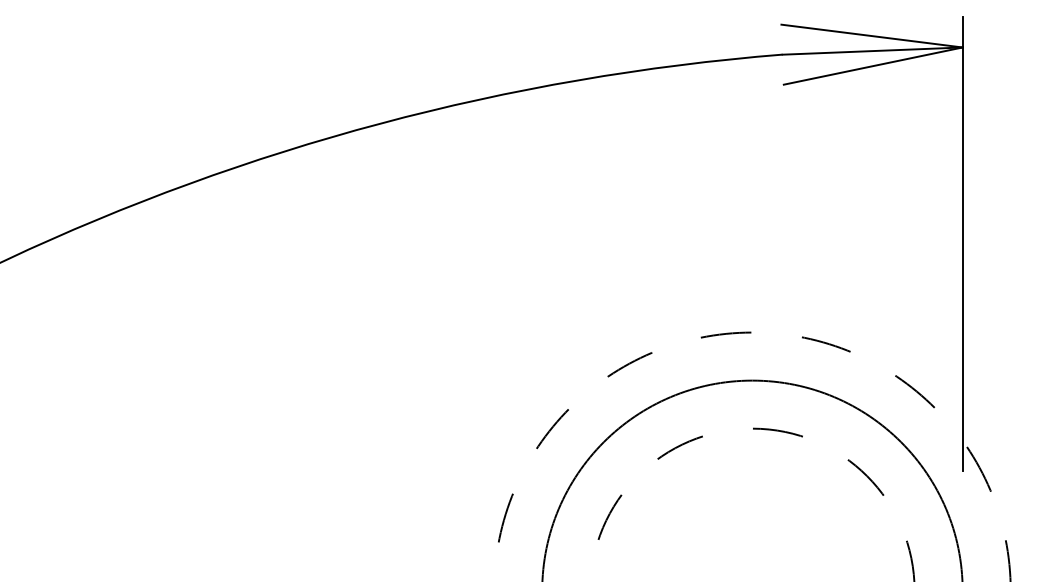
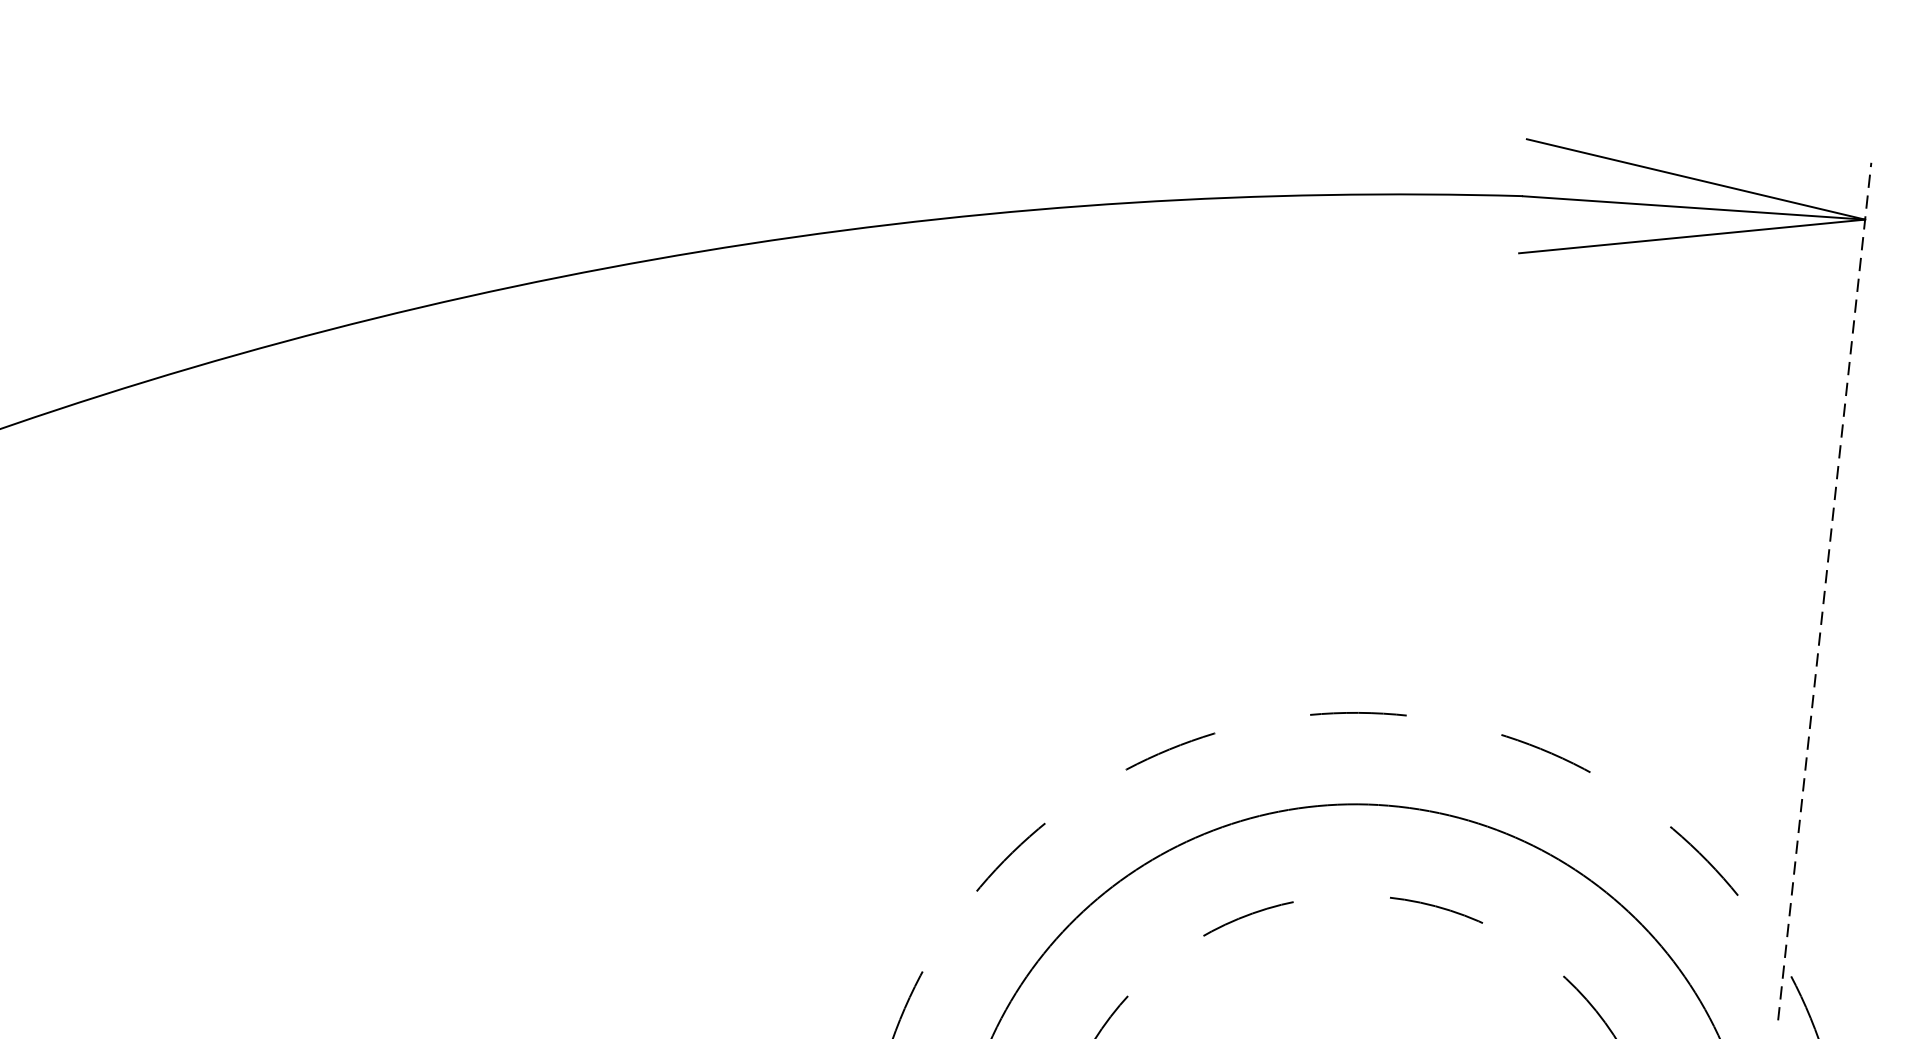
line: (962, 244) -> (1824, 592), solid -> dashed

